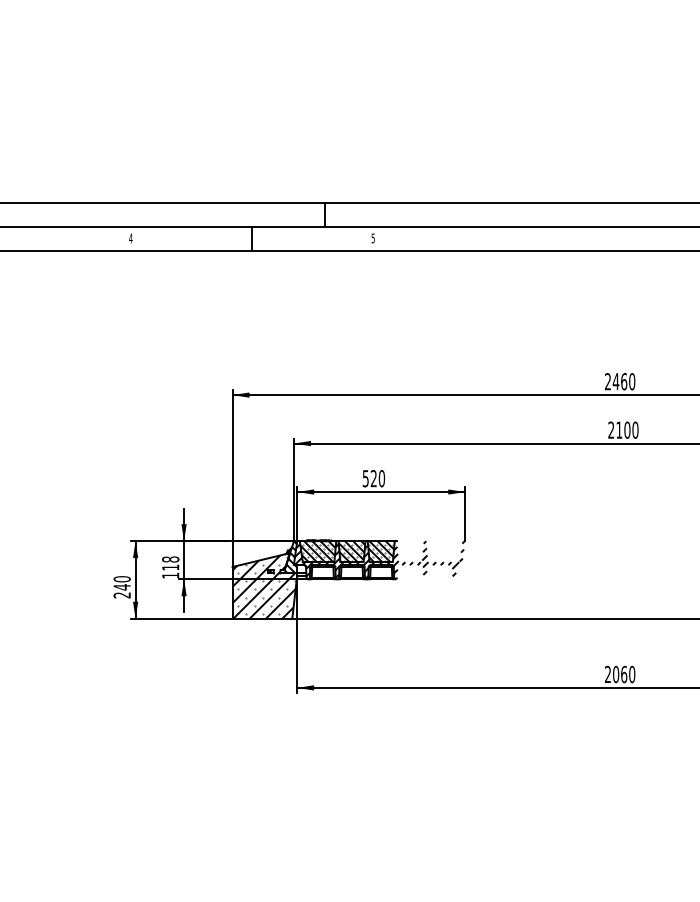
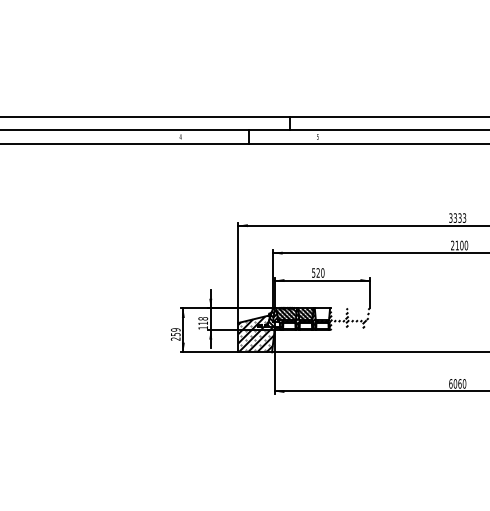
text: (619, 380) -> (457, 217), 2460 -> 3333
hatch: (381, 551) -> (322, 314), removed
text: (121, 583) -> (175, 332), 240 -> 259
text: (607, 673) -> (450, 383), 2060 -> 6060

